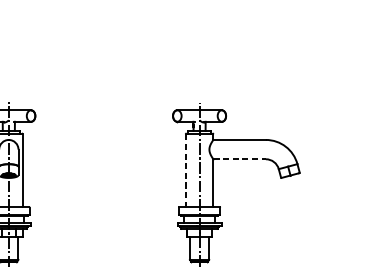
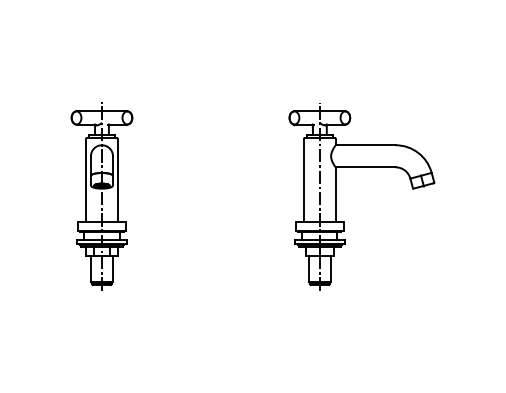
line: (240, 159) -> (366, 167), dashed -> solid
line: (186, 170) -> (304, 180), dashed -> solid

